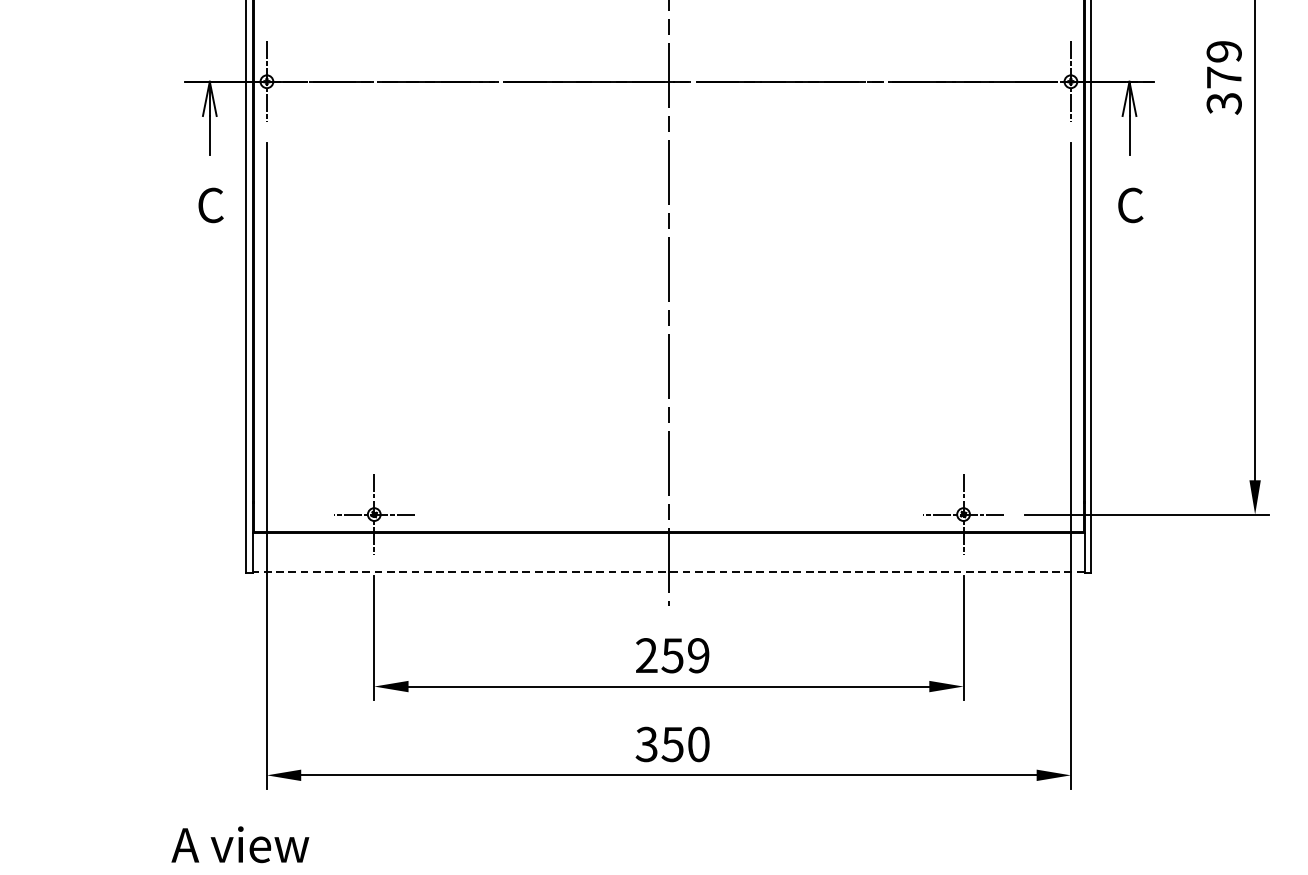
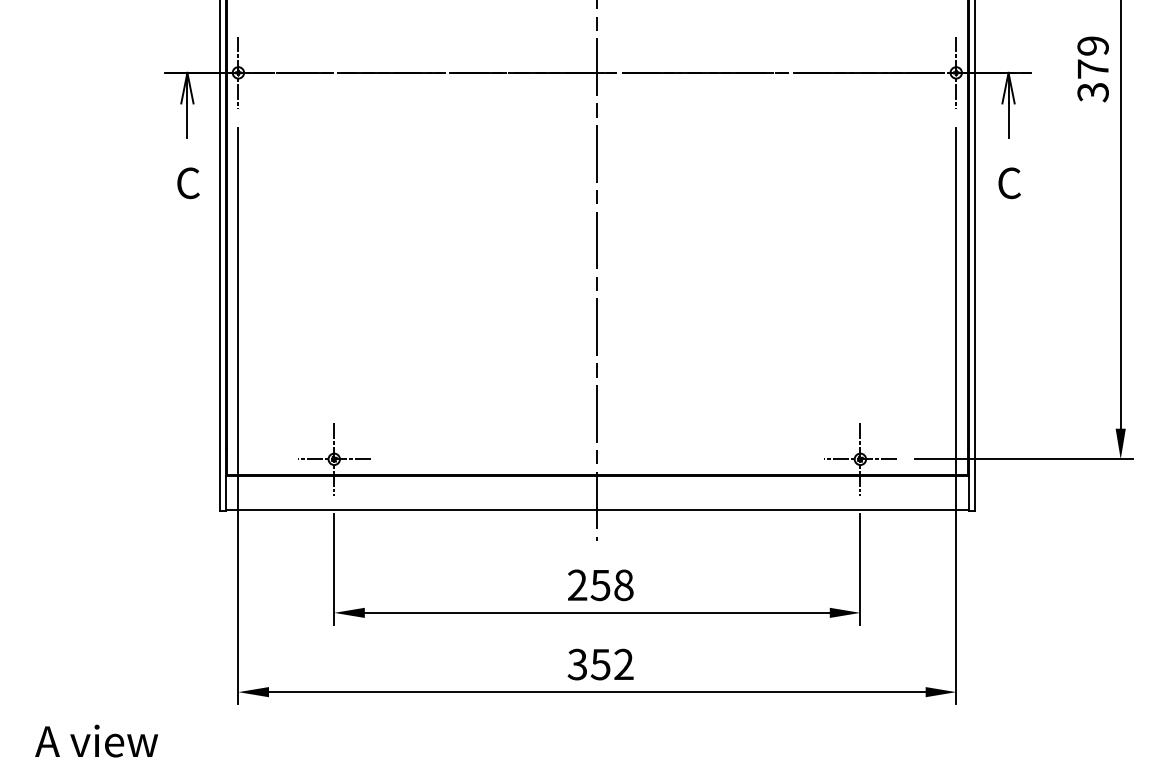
line: (668, 571) -> (596, 510), dashed -> solid
text: (698, 655) -> (623, 585), 259 -> 258
text: (698, 744) -> (623, 664), 350 -> 352
text: (240, 844) -> (96, 740), moved

